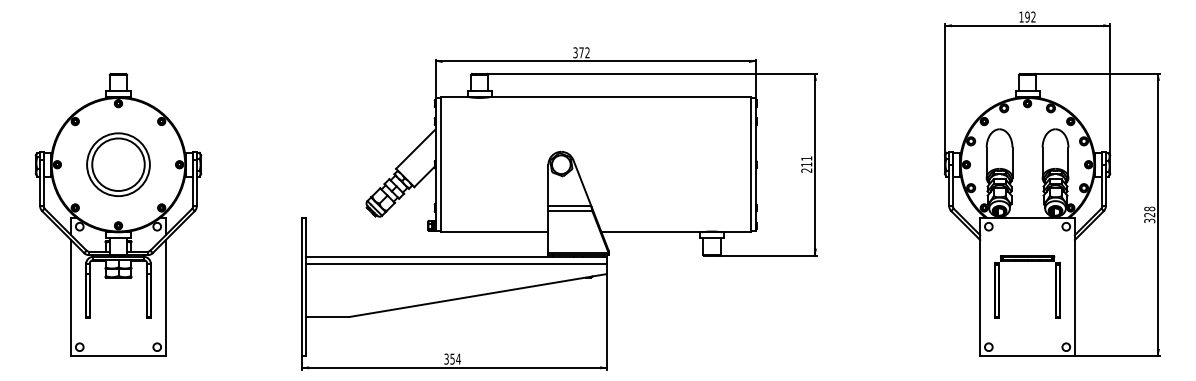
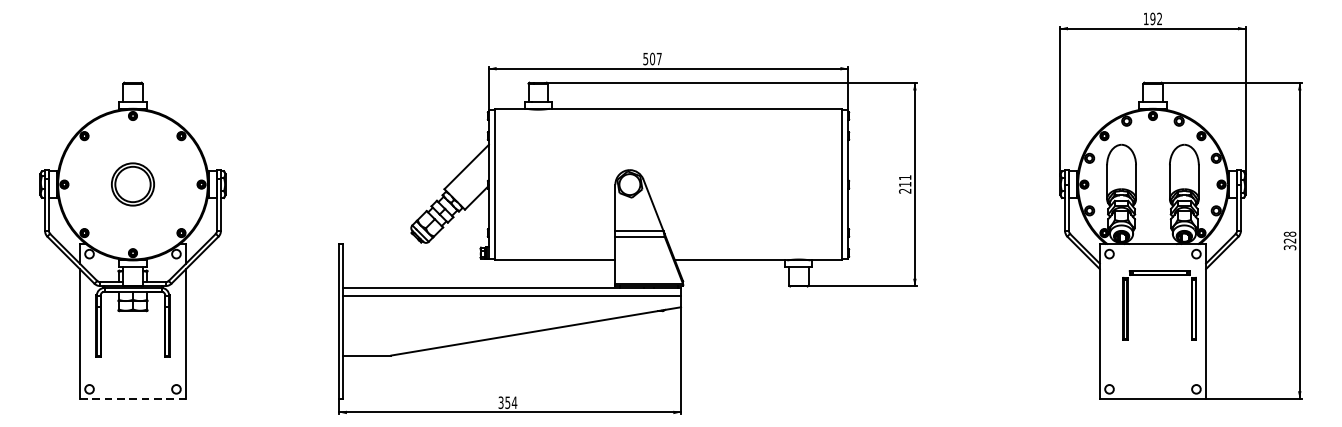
text: (581, 52) -> (652, 58), 372 -> 507
part: (118, 164) -> (133, 184), size x0.6
part: (1027, 261) -> (1159, 276), moved
line: (119, 355) -> (134, 398), solid -> dashed

